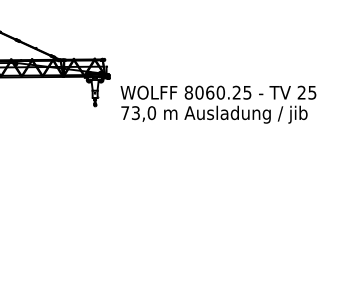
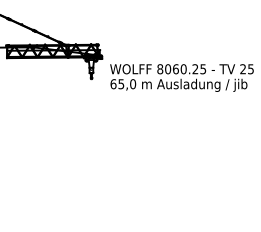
text: (130, 113) -> (117, 84), 73,0 -> 65,0

